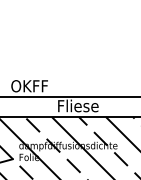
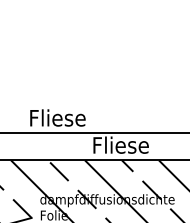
text: (31, 85) -> (57, 117), OKFF -> Fliese

